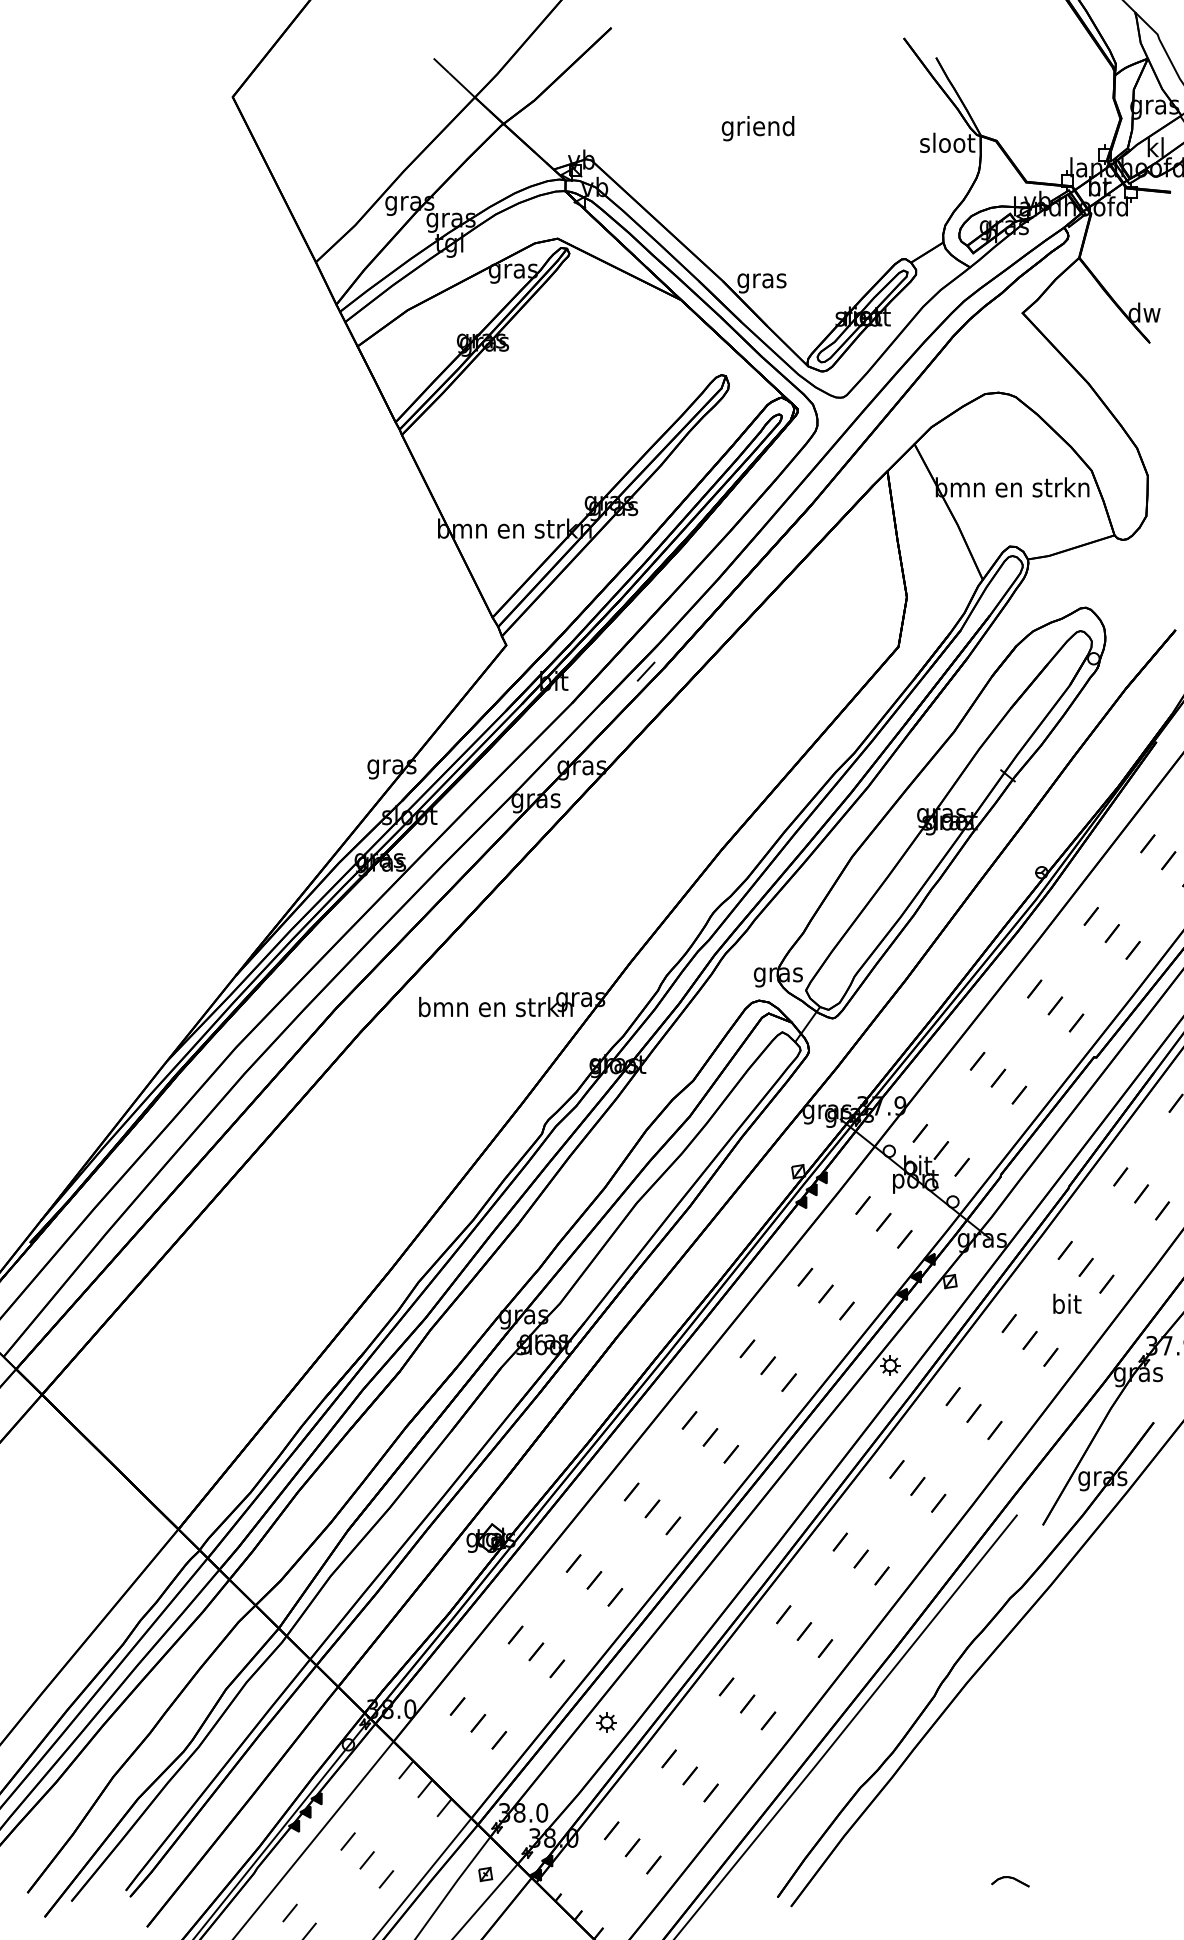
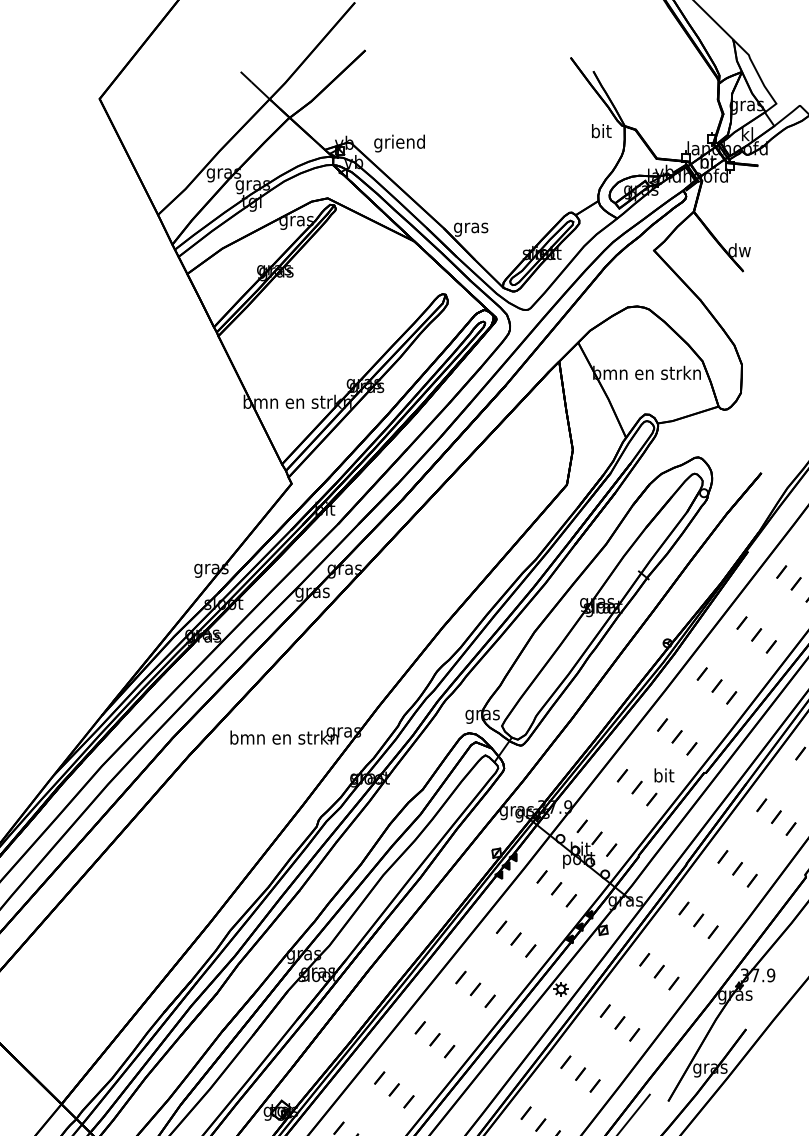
text: (757, 128) -> (399, 143), moved
text: (947, 142) -> (601, 130), sloot -> bit
line: (645, 671) -> (389, 502), removed
text: (1067, 1303) -> (664, 775), moved

